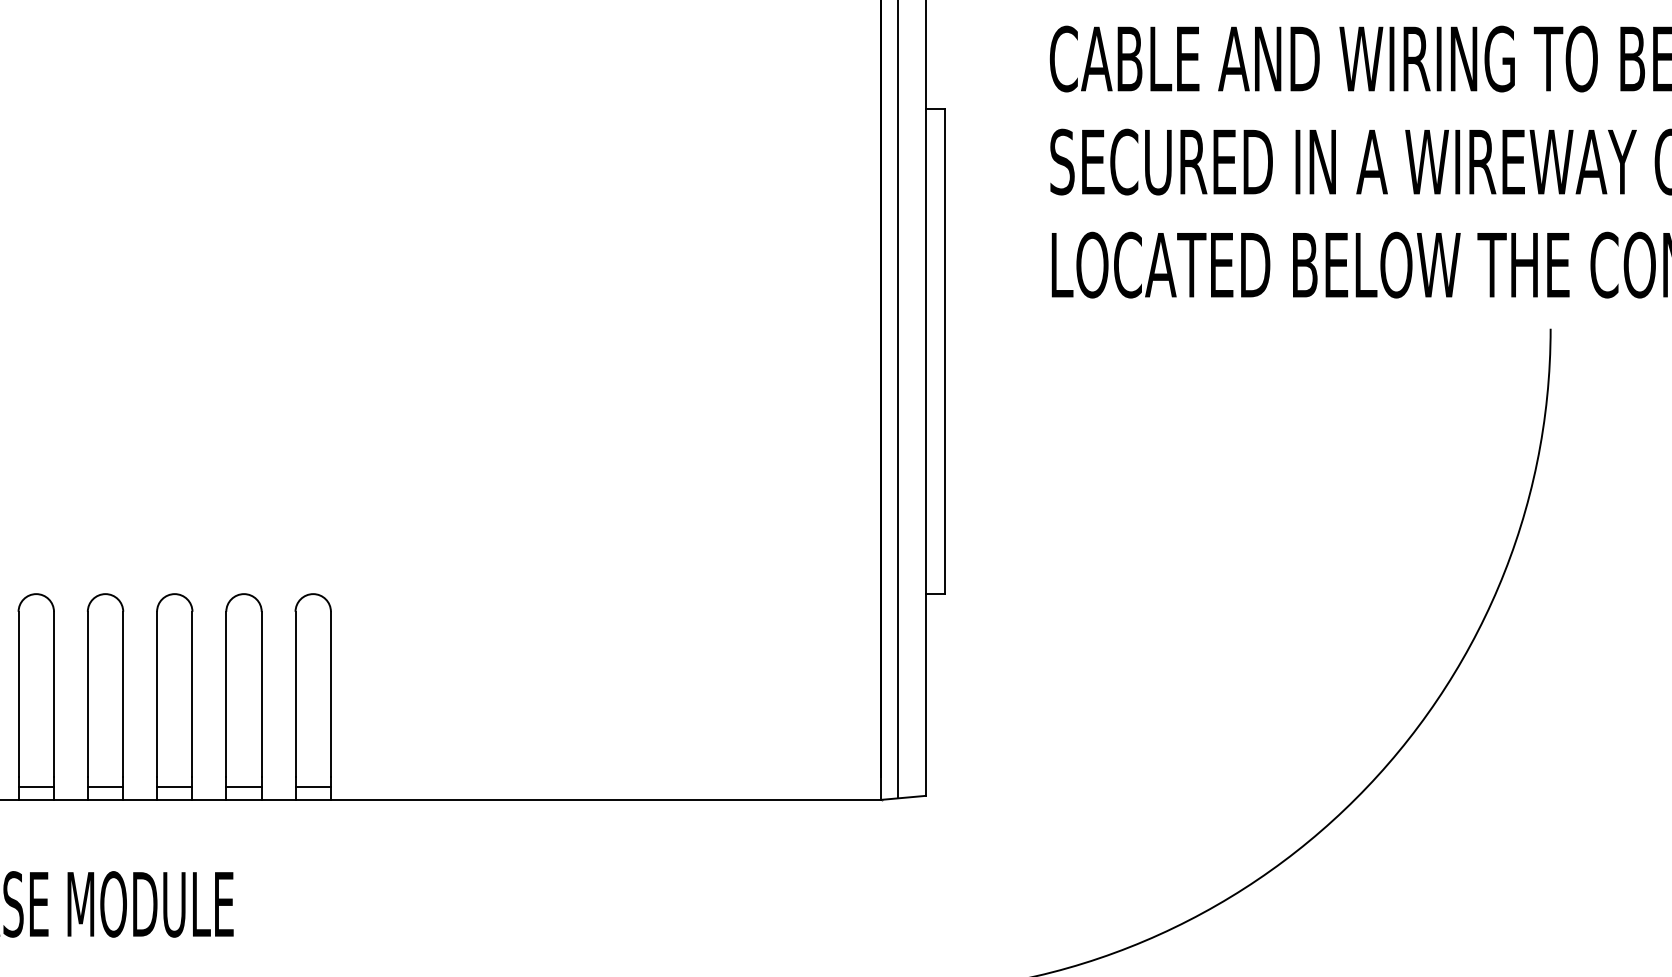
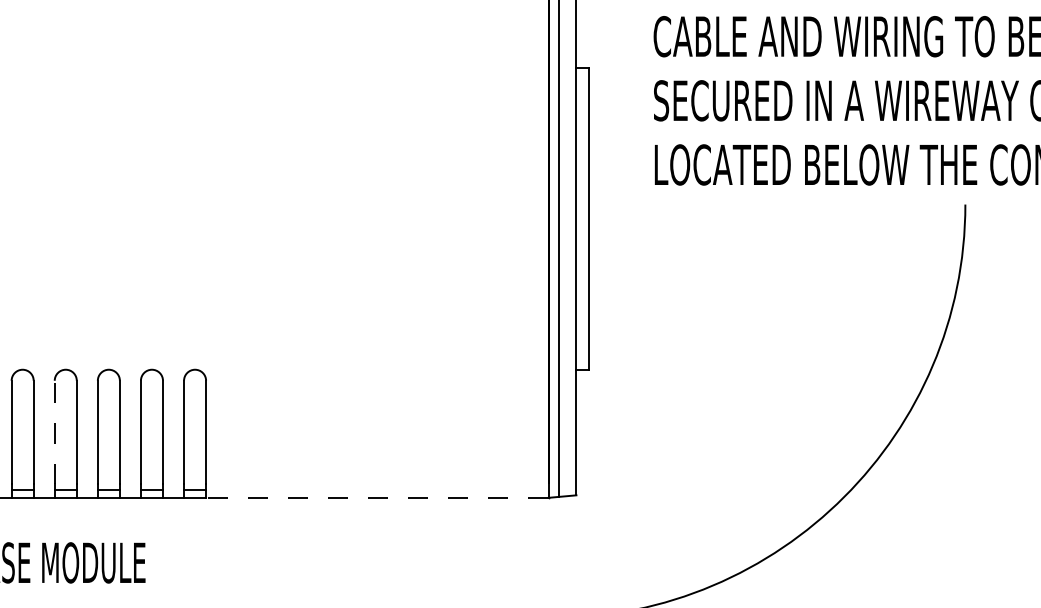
line: (87, 693) -> (54, 431), solid -> dashed
line: (604, 799) -> (376, 497), solid -> dashed

